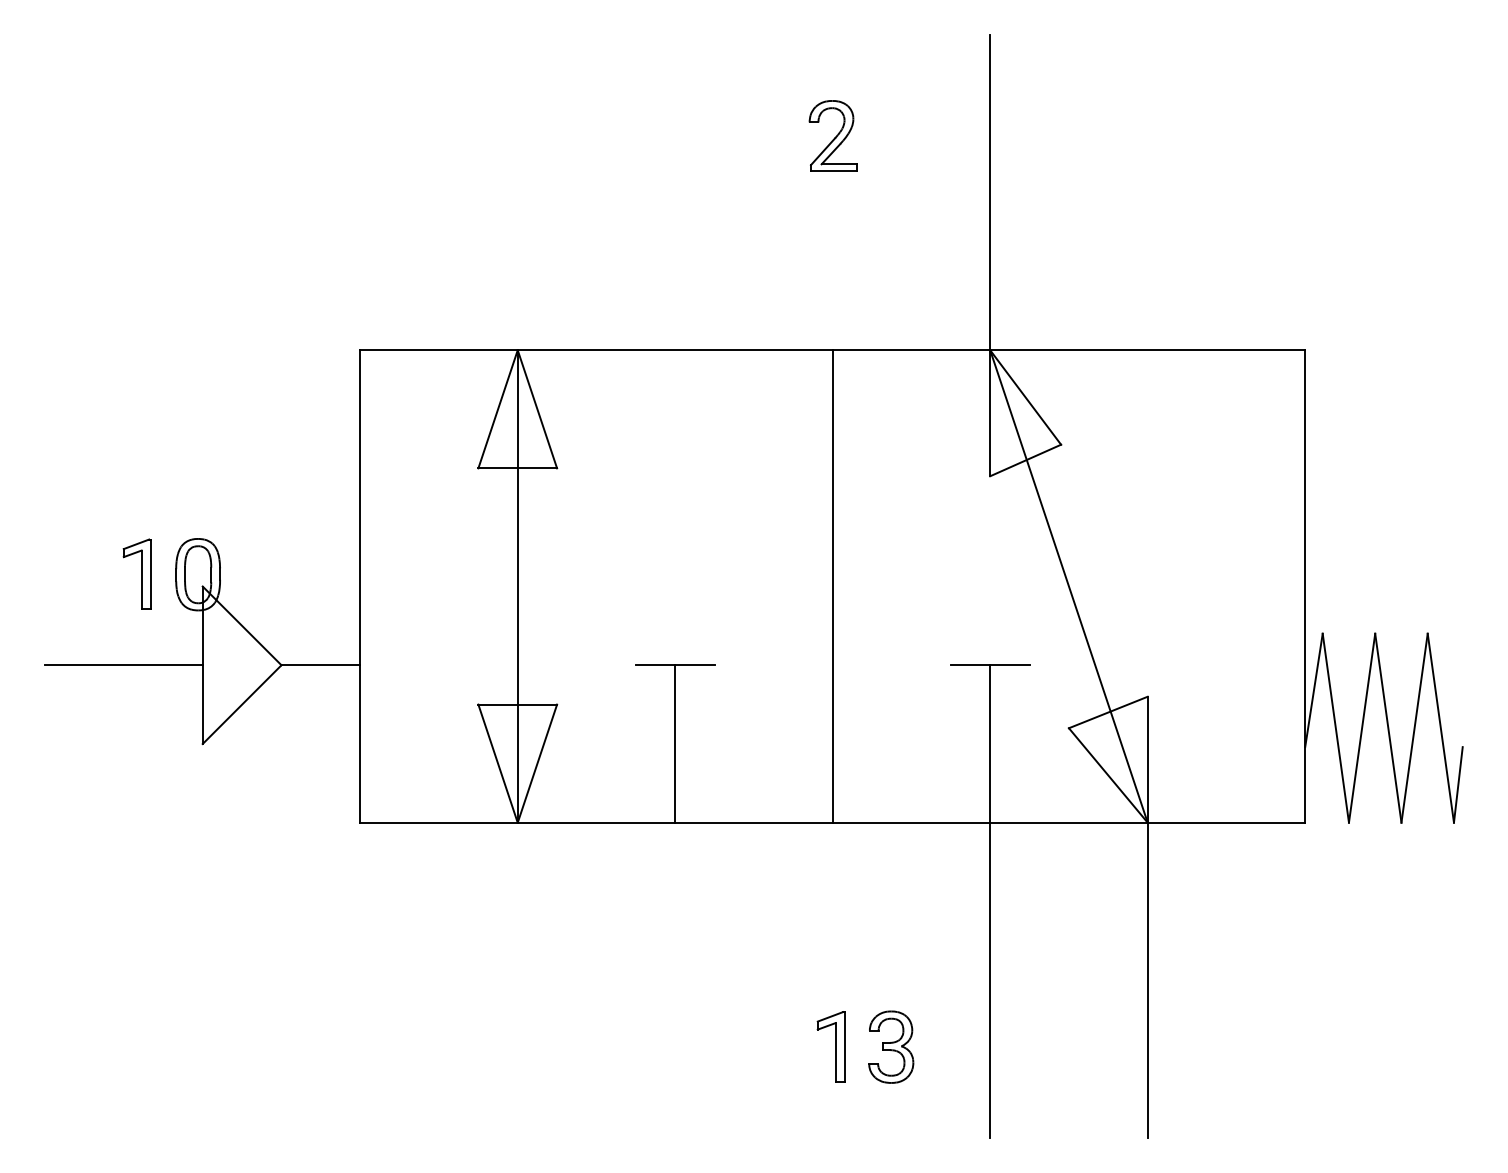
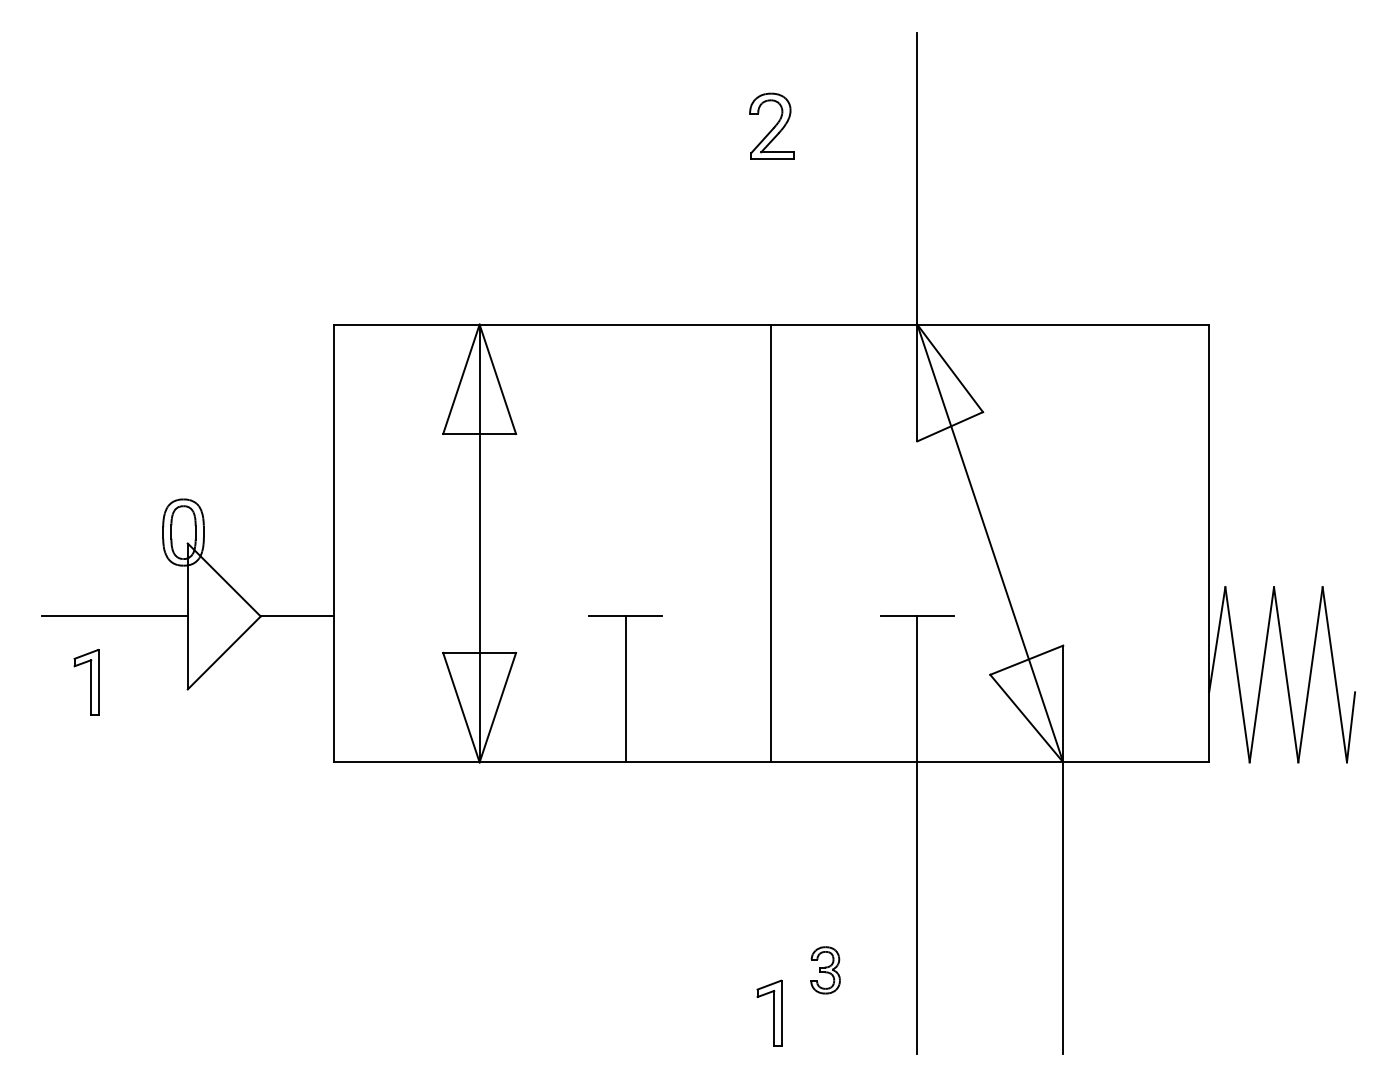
part: (136, 574) -> (86, 682), moved
part: (830, 1046) -> (769, 1012), moved
part: (891, 1047) -> (825, 970), size x0.7

